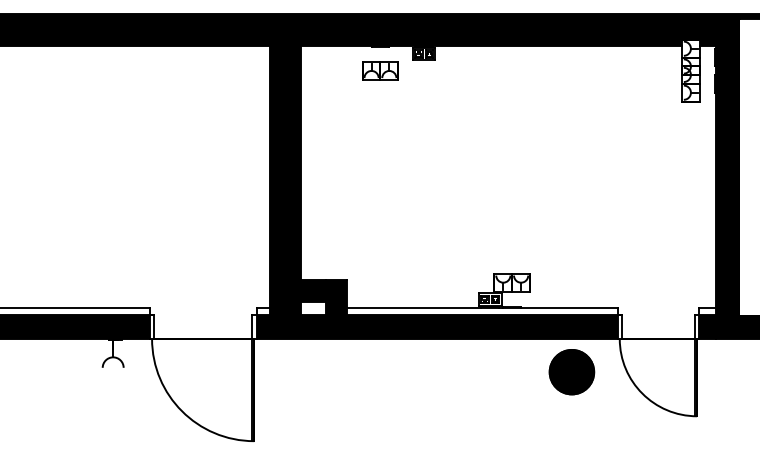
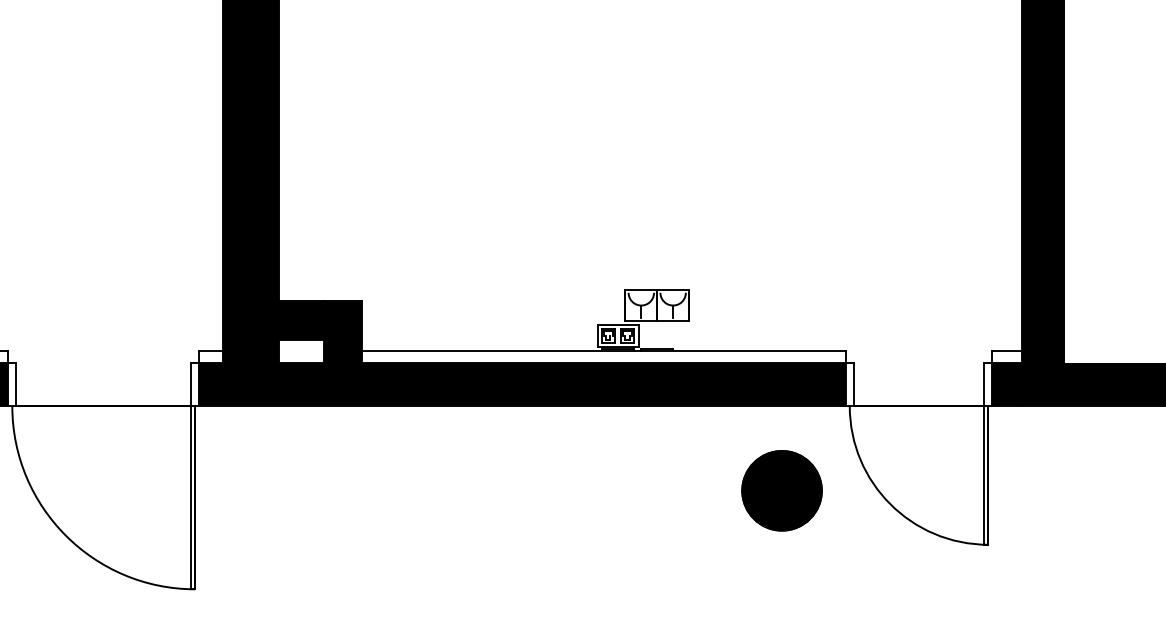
part: (571, 372) -> (781, 491), moved

